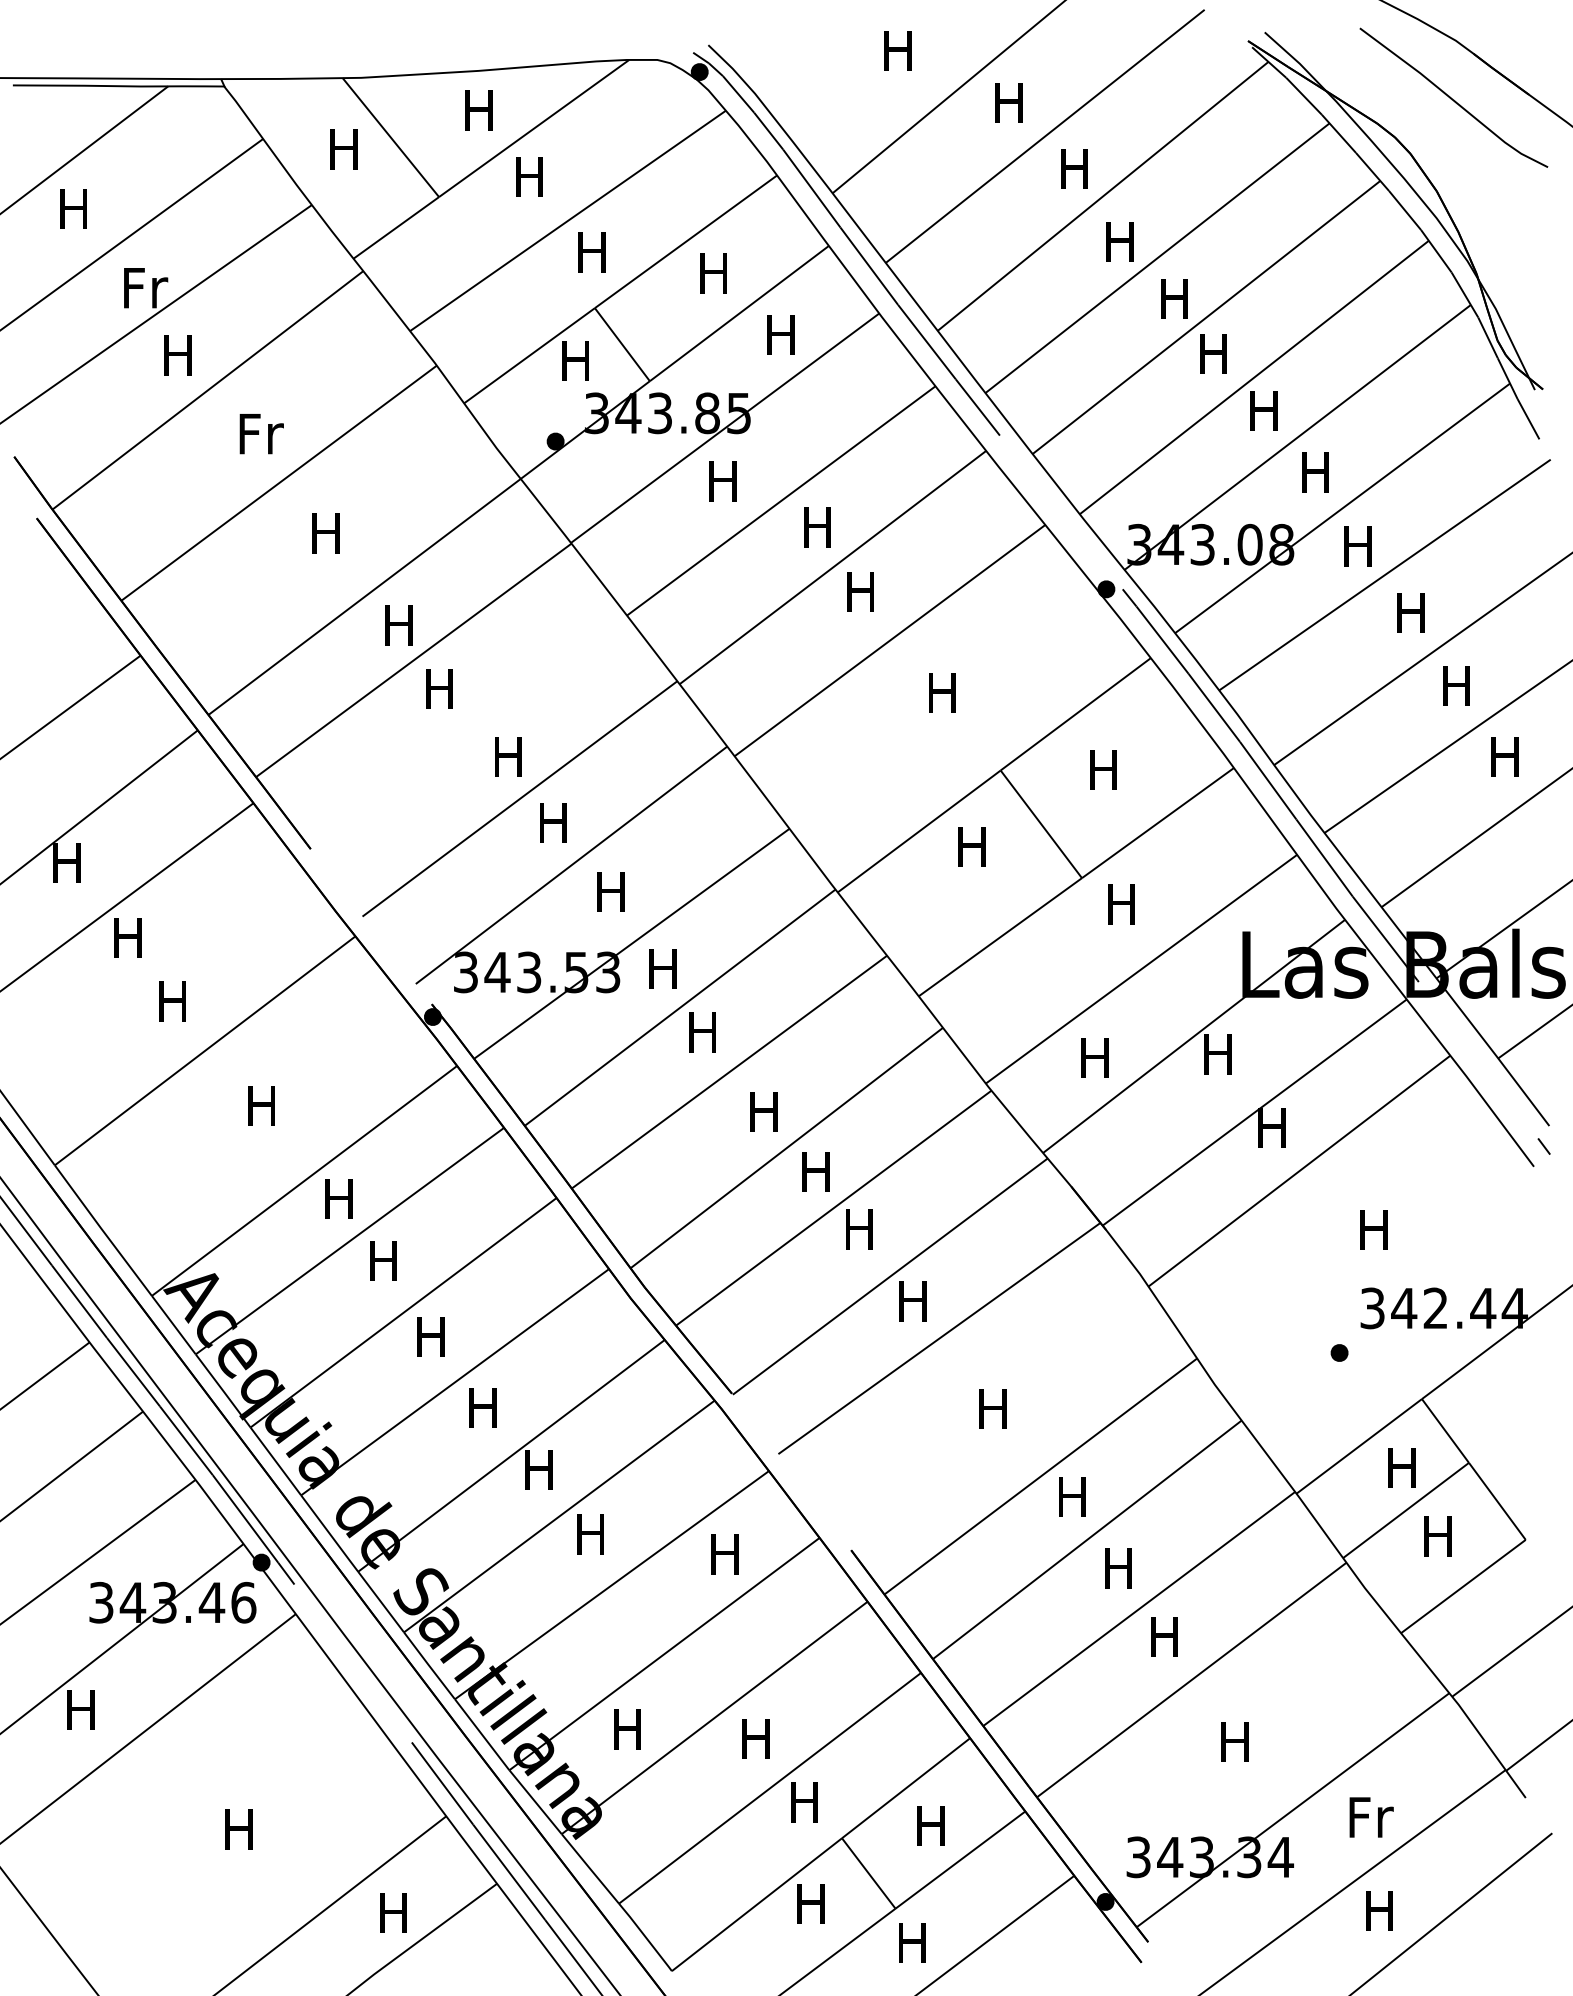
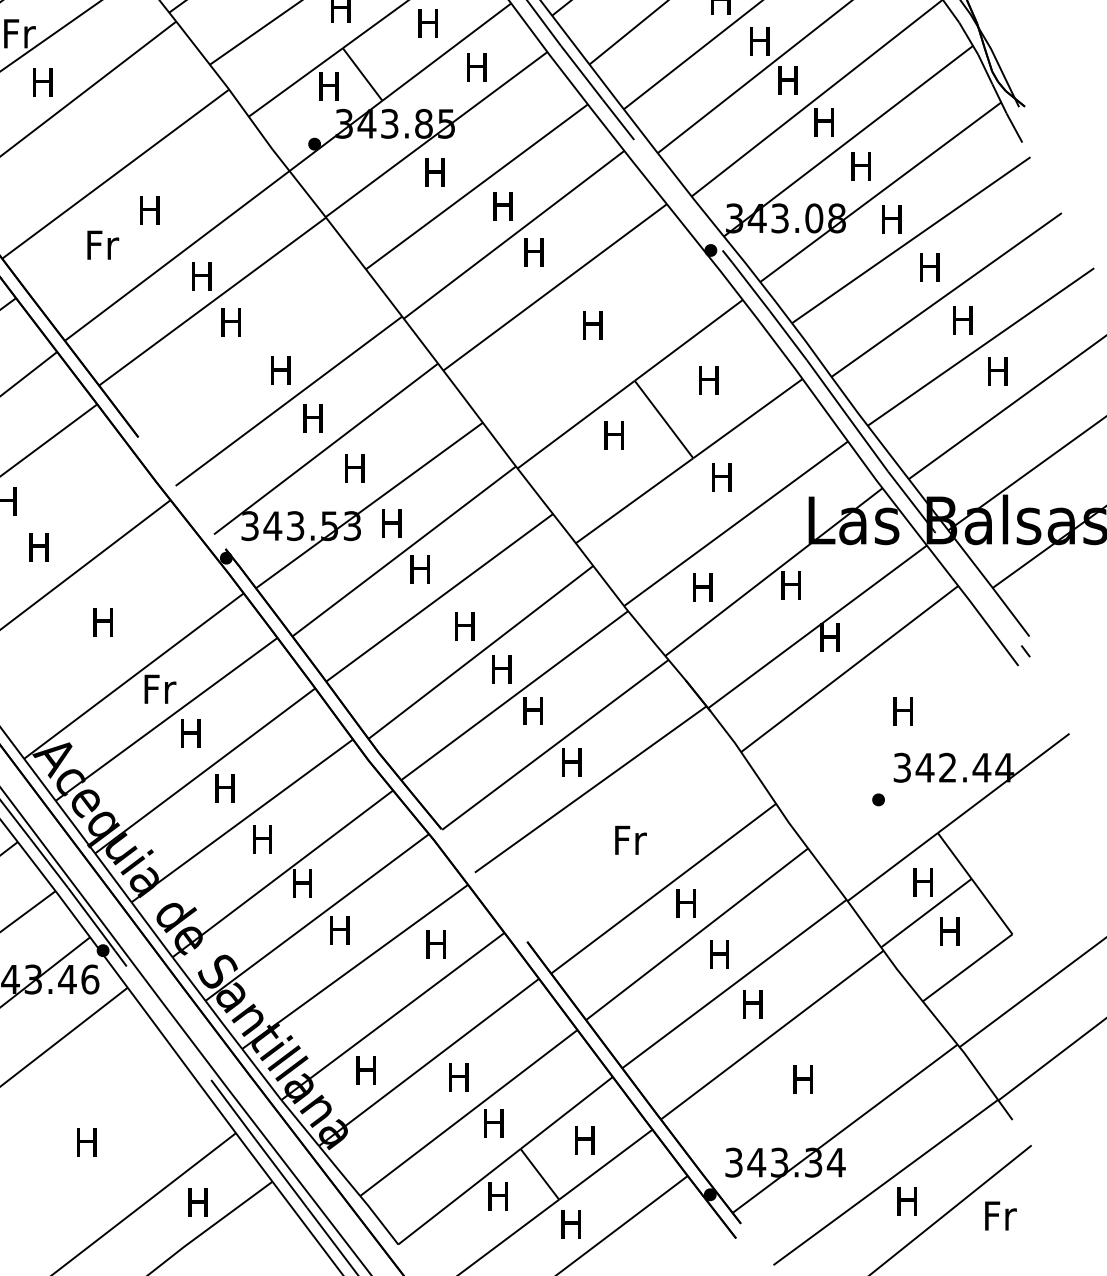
text: (261, 434) -> (103, 245), moved
text: (341, 1199) -> (160, 689), H -> Fr
text: (995, 1409) -> (631, 840), H -> Fr
text: (1371, 1817) -> (1000, 1216), moved

